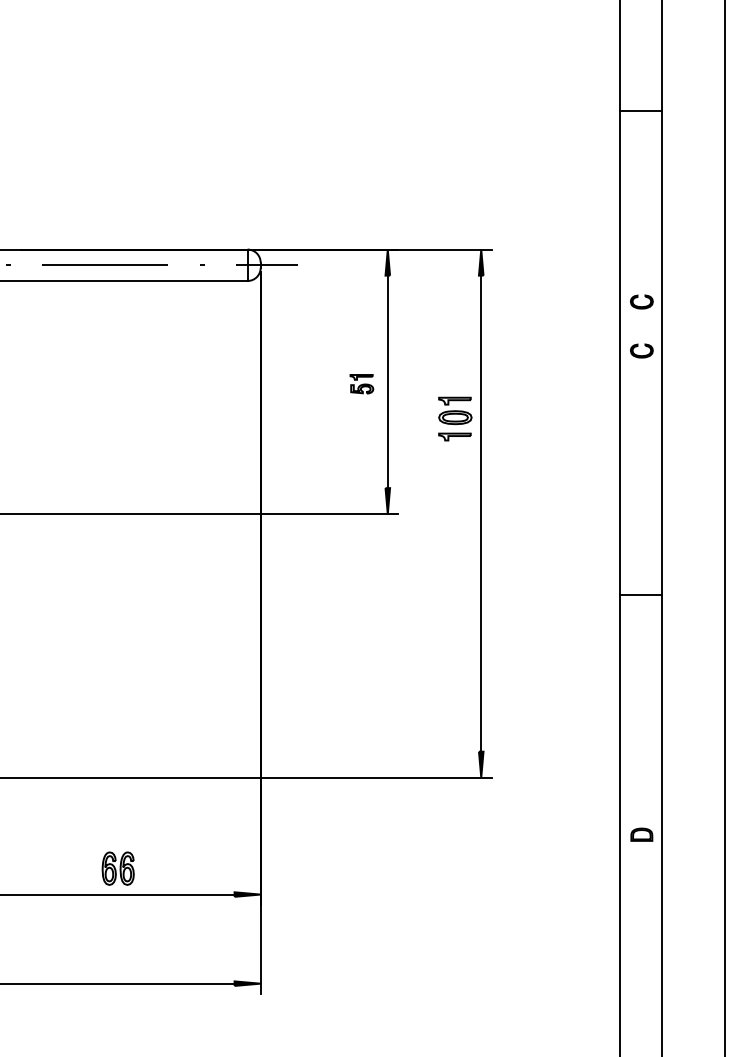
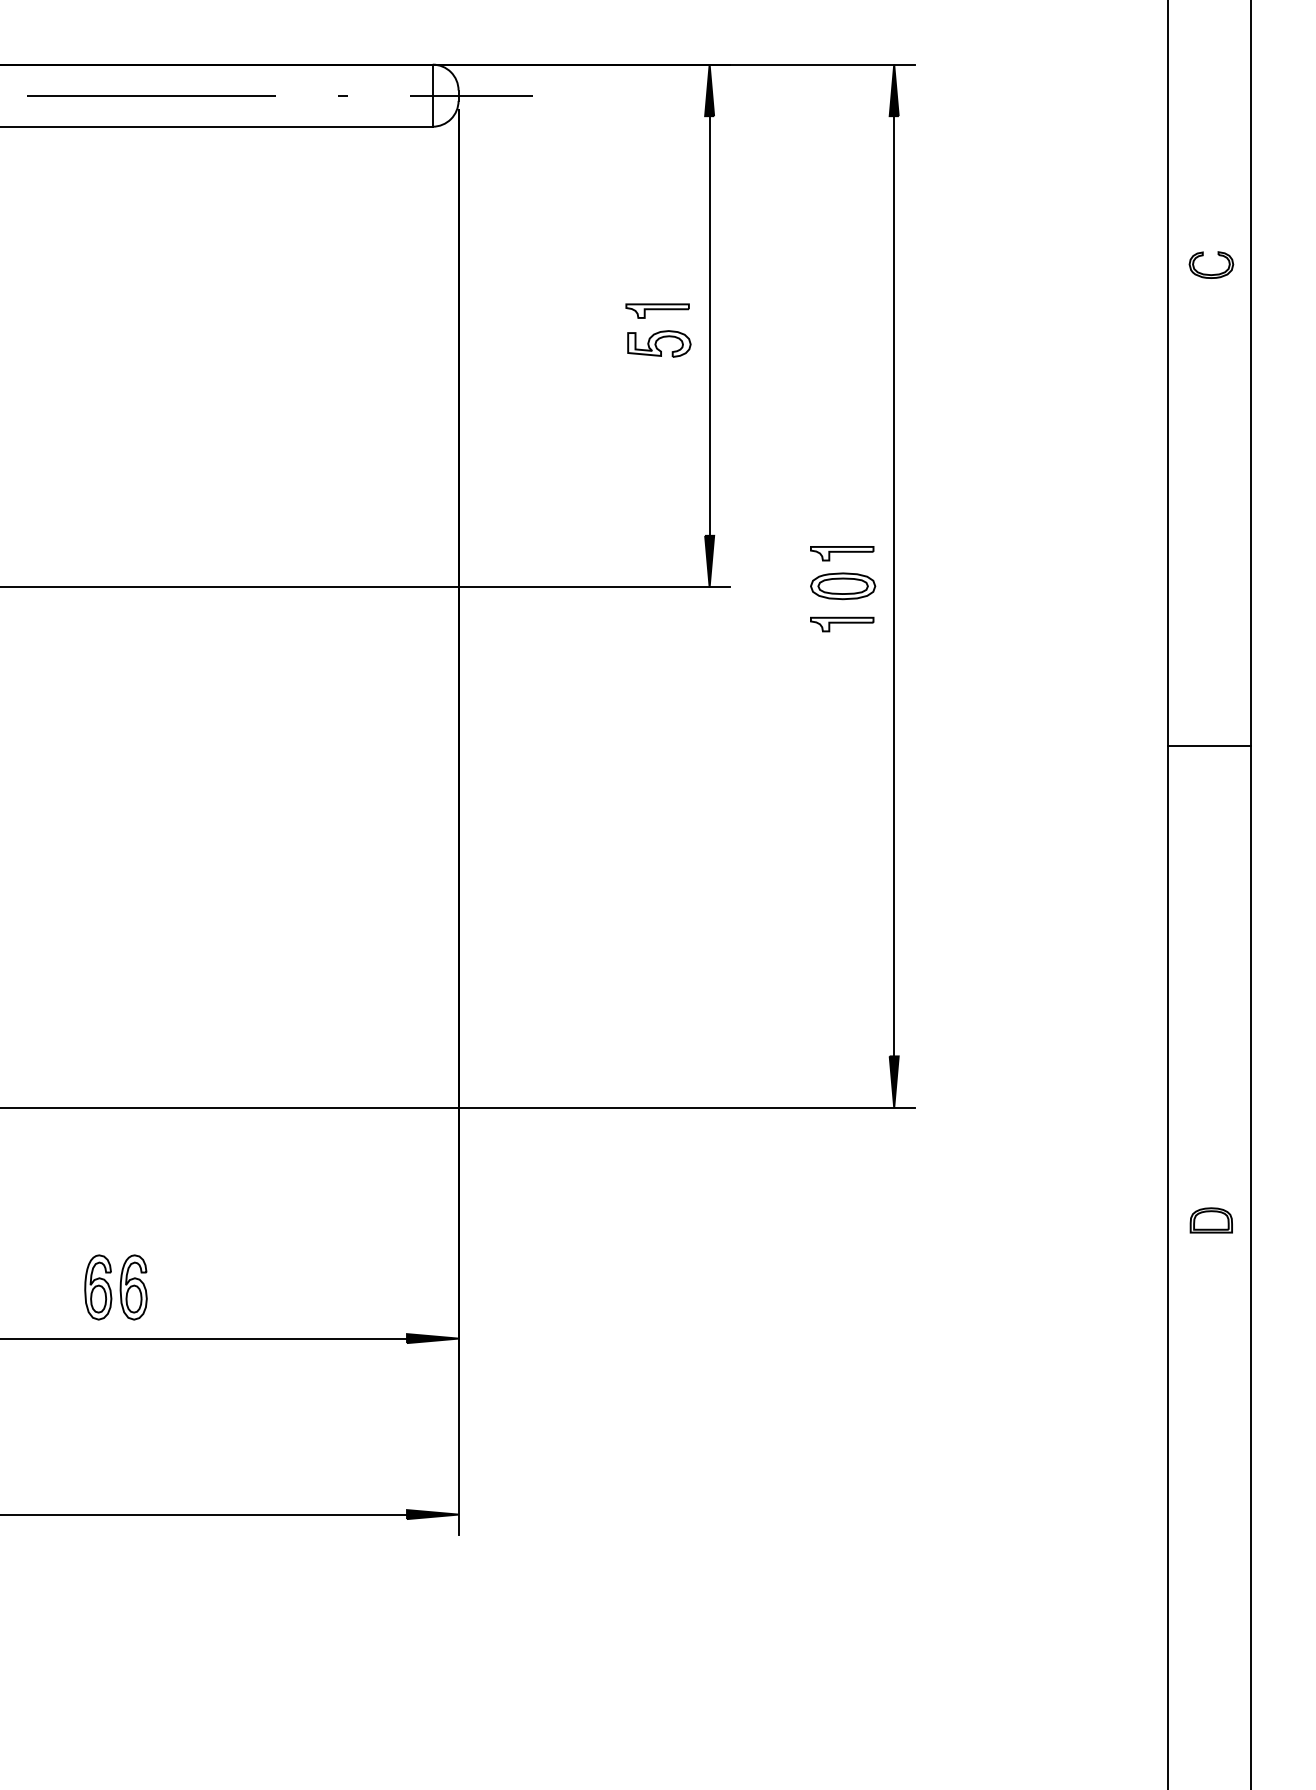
part: (641, 301) -> (1210, 167), removed
part: (361, 384) -> (657, 331), size x1.43
part: (455, 418) -> (843, 587), moved
part: (117, 868) -> (114, 1287), moved

